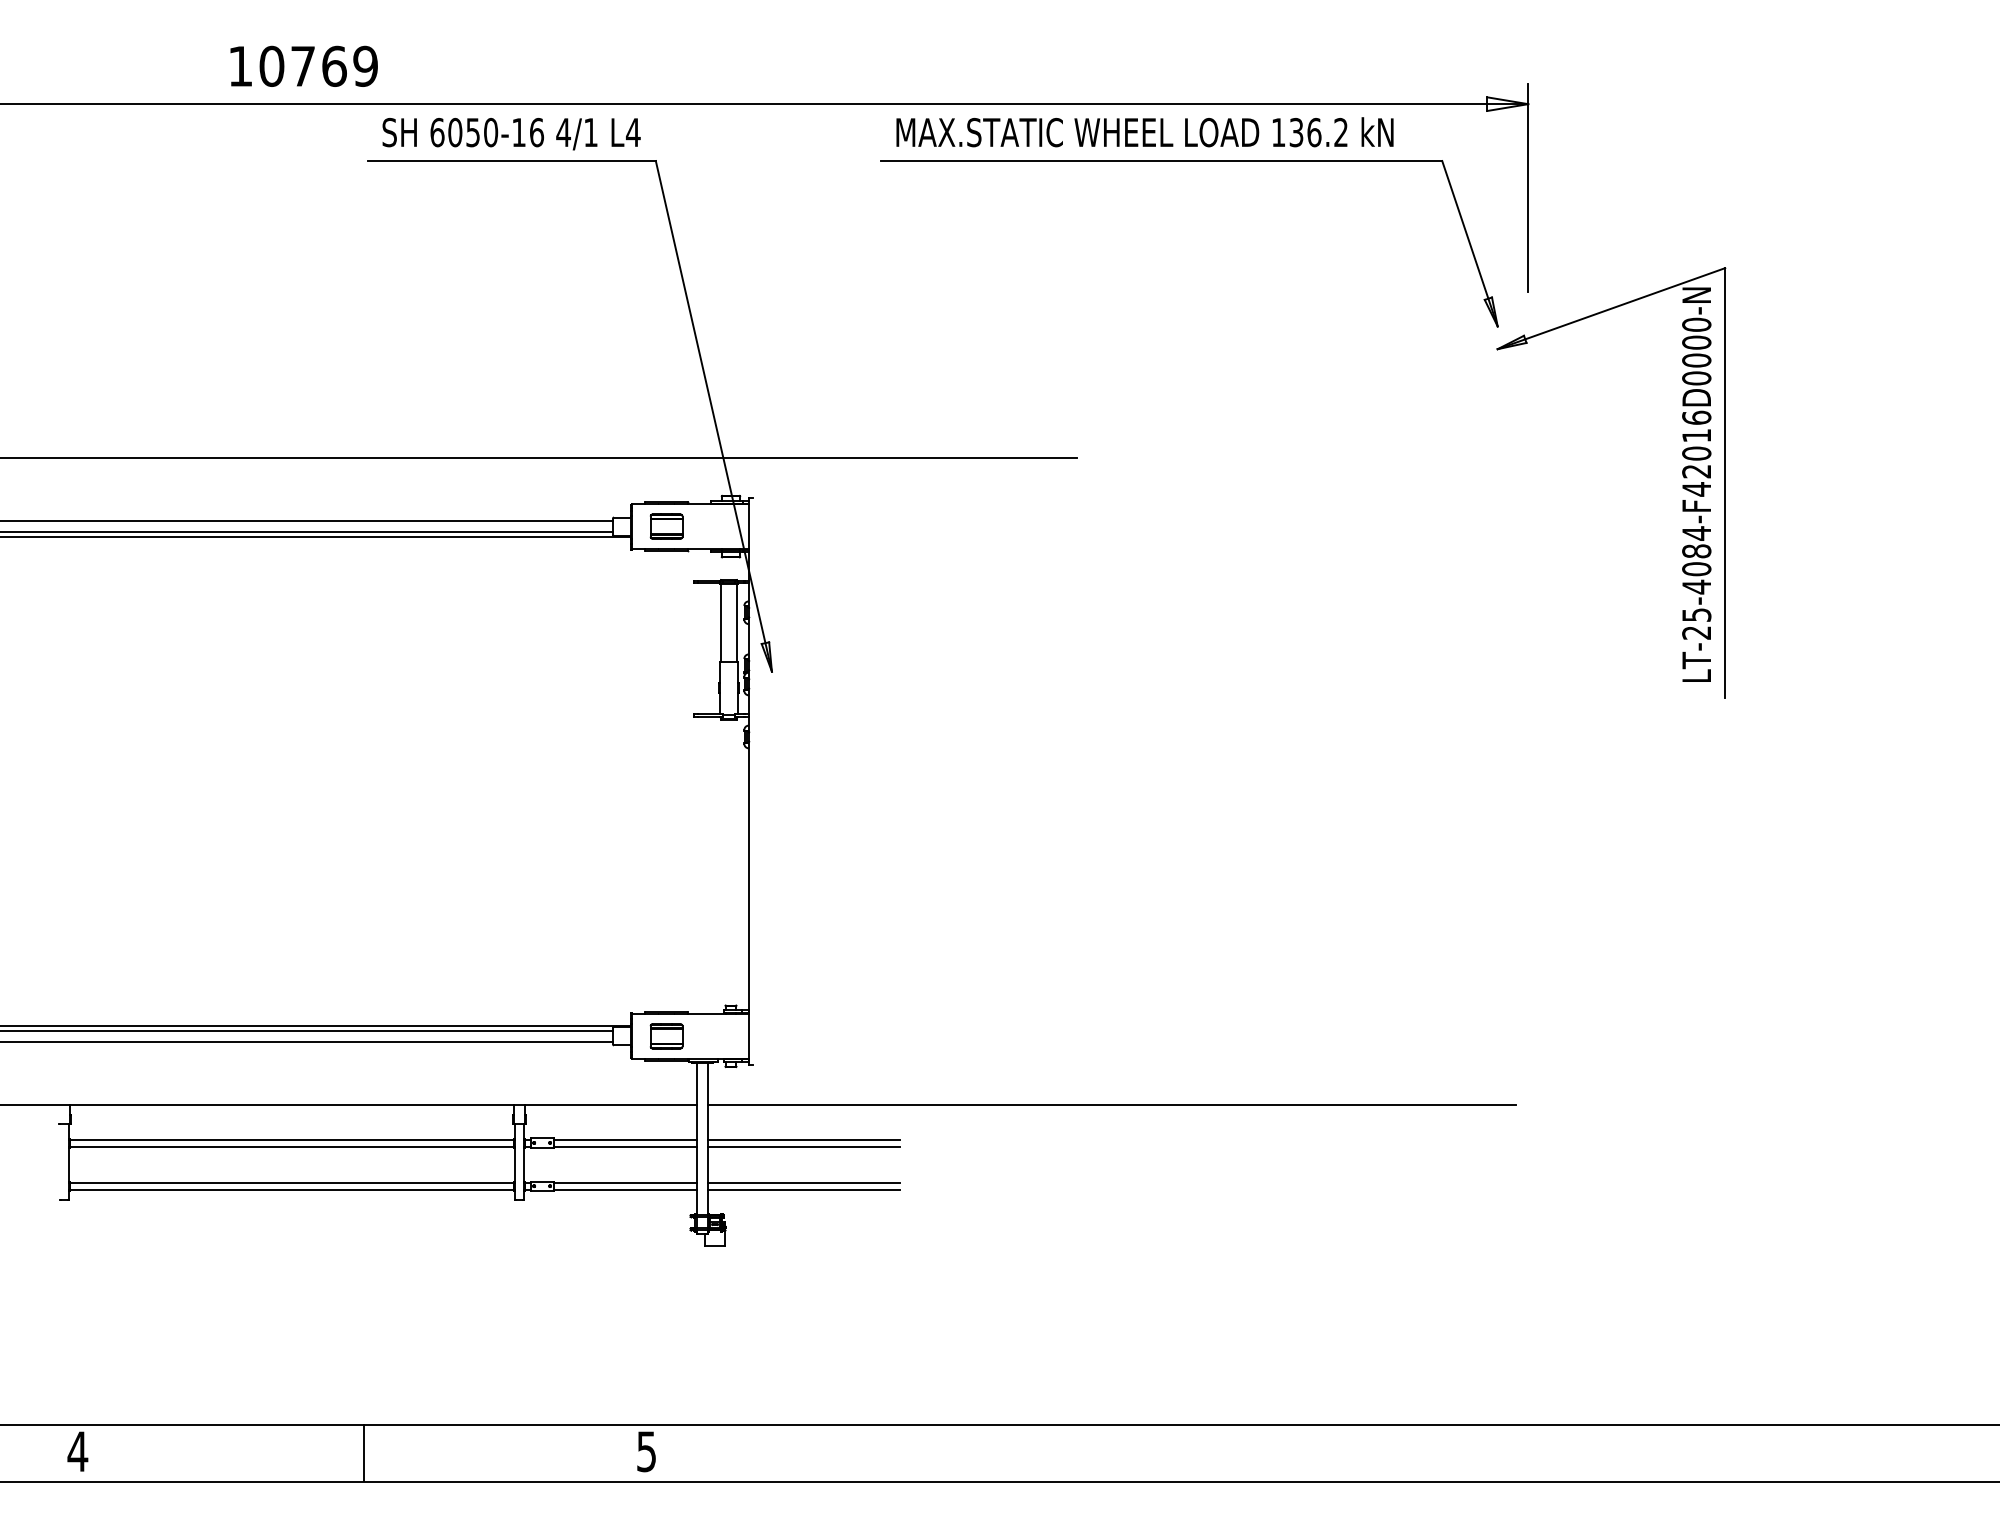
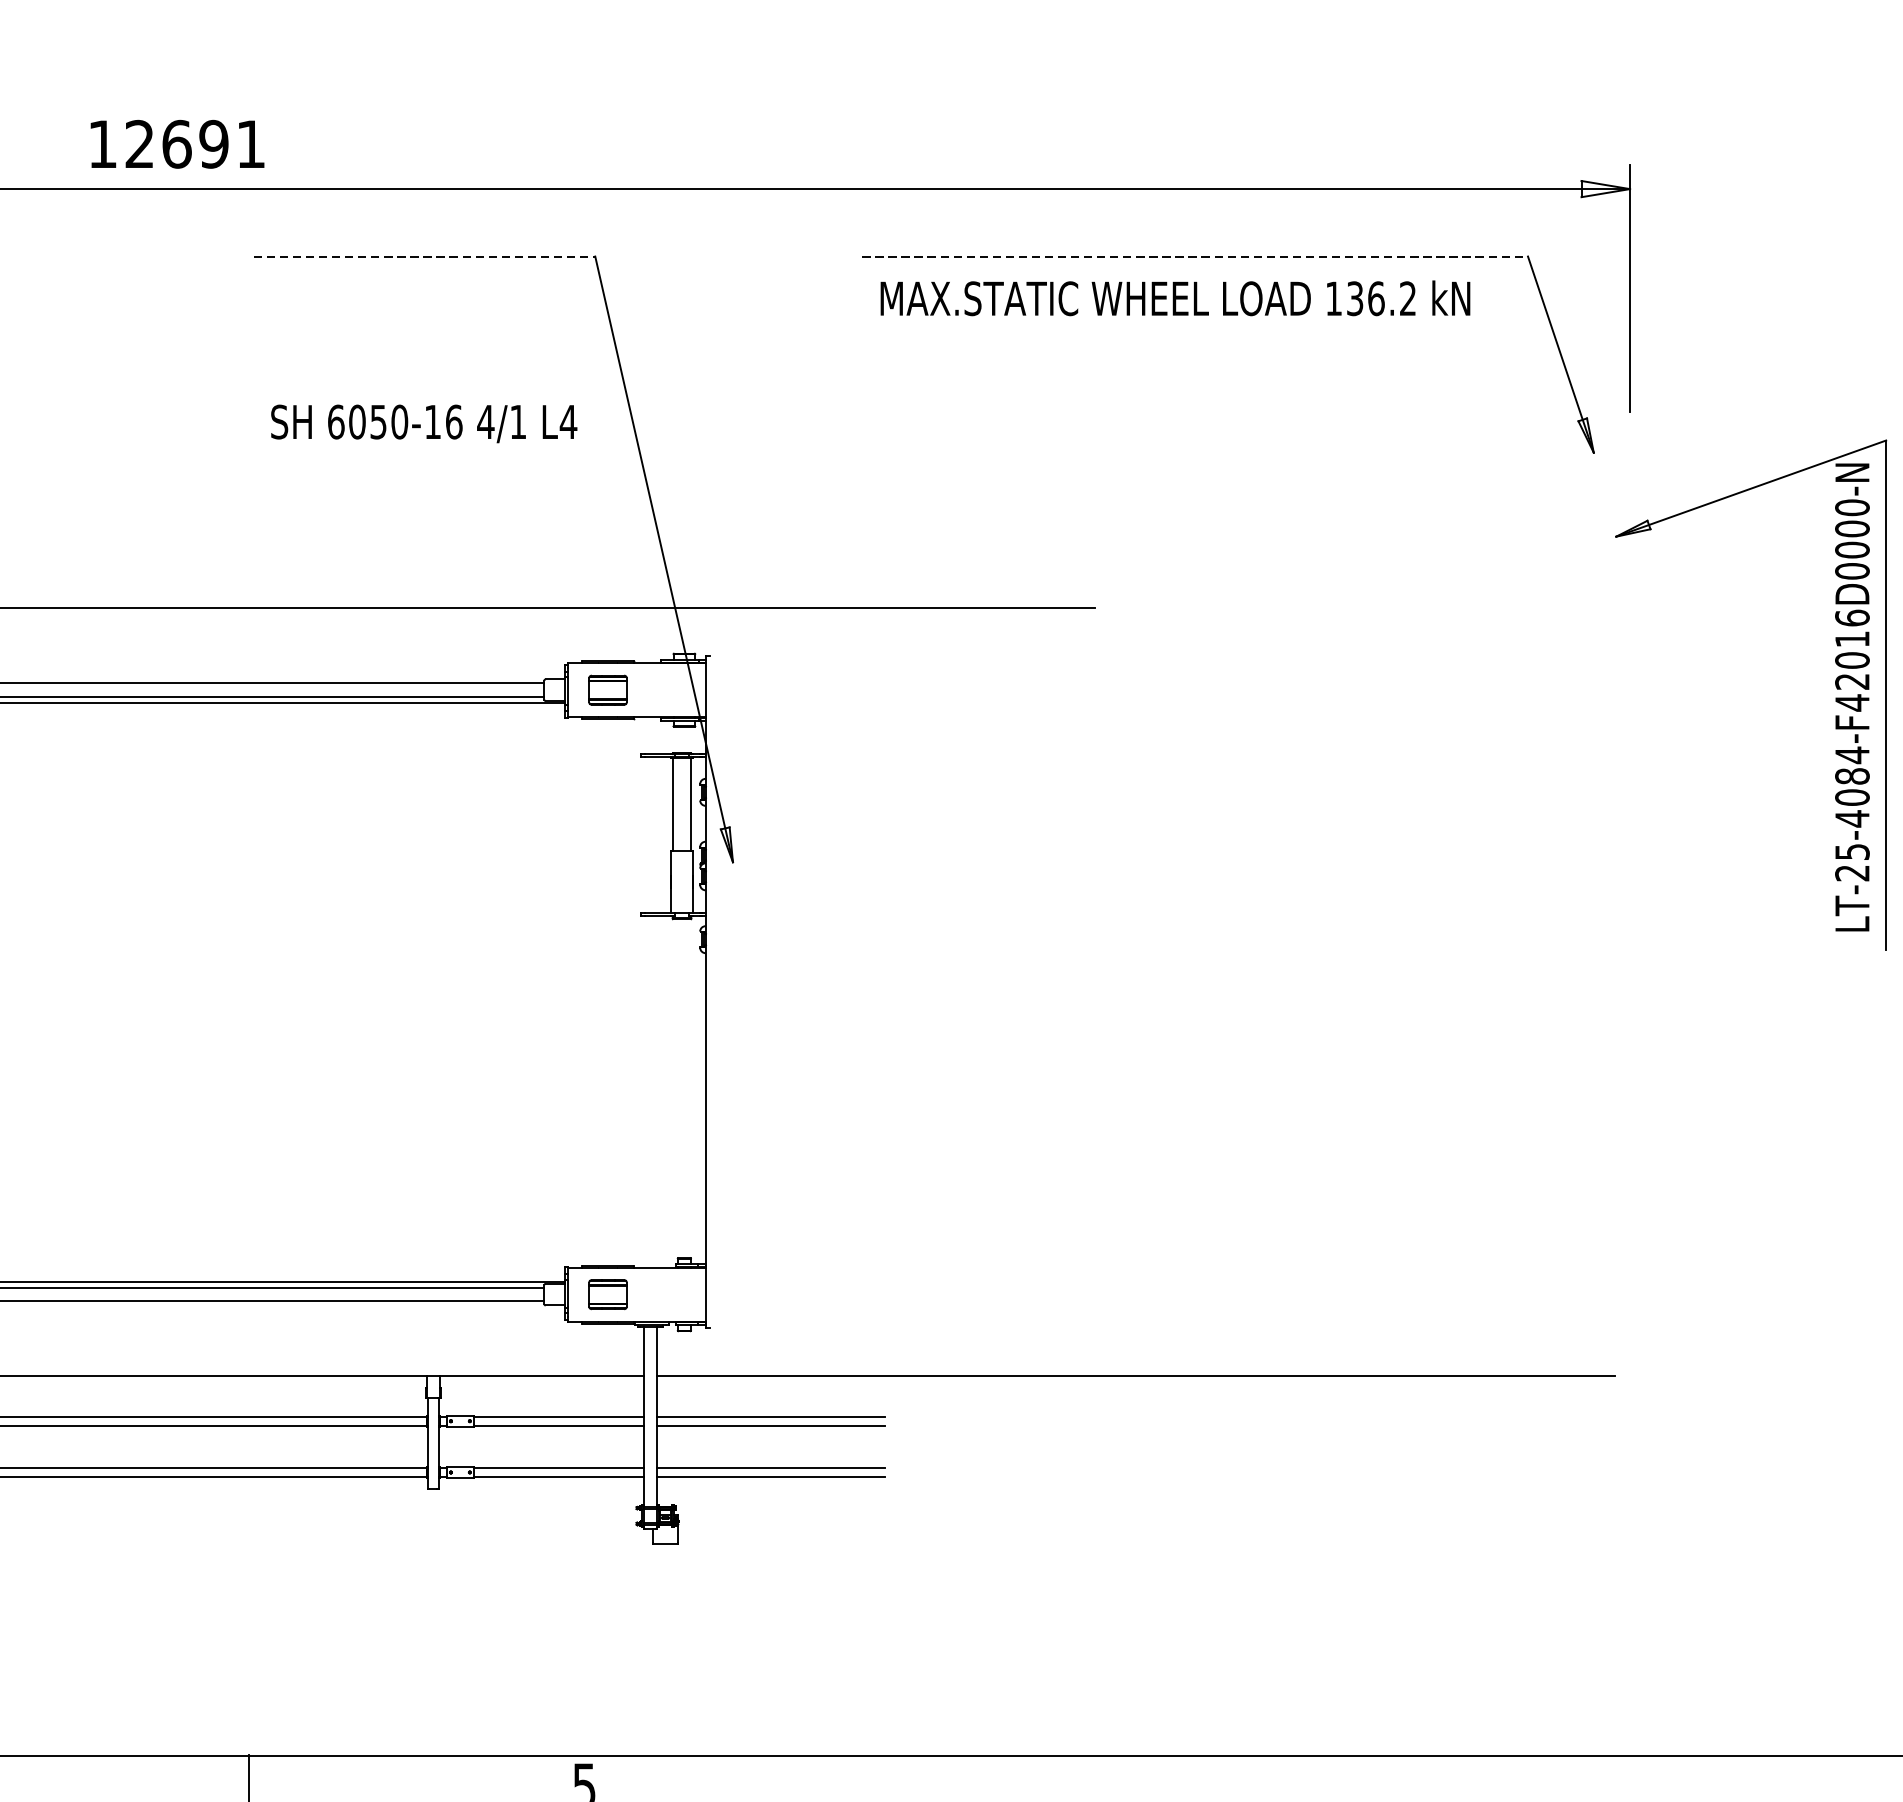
text: (318, 65) -> (195, 143), 10769 -> 12691
text: (1144, 132) -> (1174, 298), moved
text: (511, 134) -> (424, 424), moved
line: (511, 161) -> (424, 257), solid -> dashed
line: (1161, 161) -> (1195, 257), solid -> dashed
part: (1682, 485) -> (1835, 698), moved

